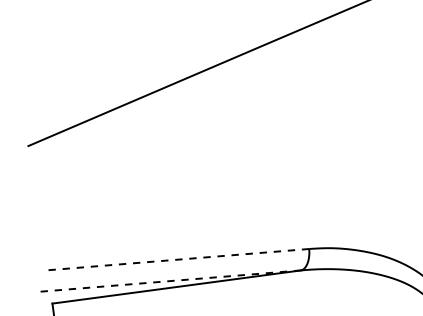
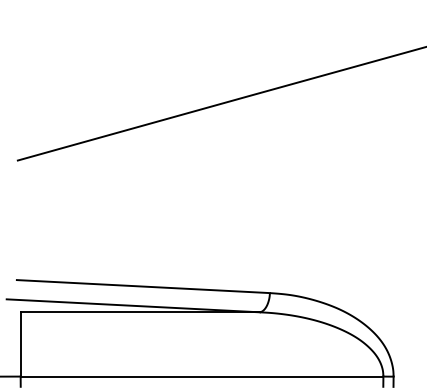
line: (176, 259) -> (143, 286), dashed -> solid
line: (168, 280) -> (133, 305), dashed -> solid

